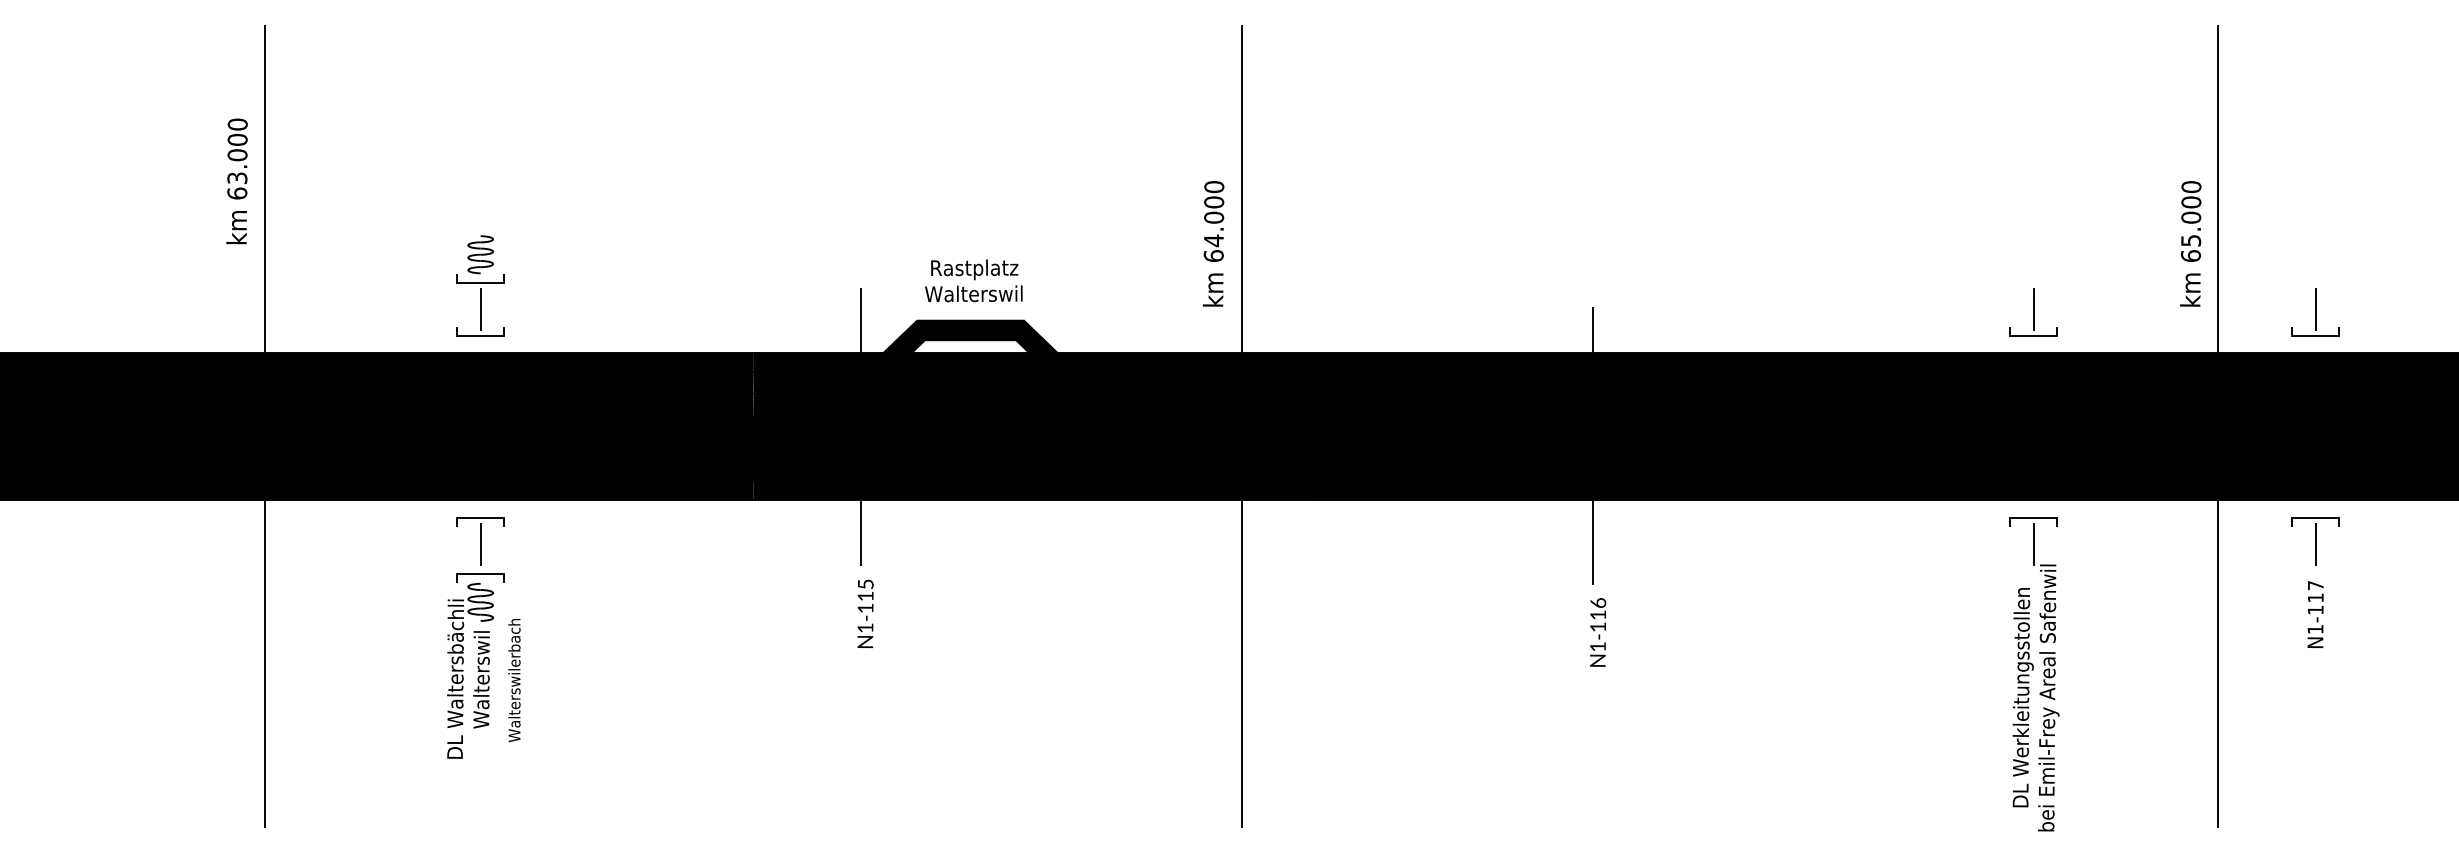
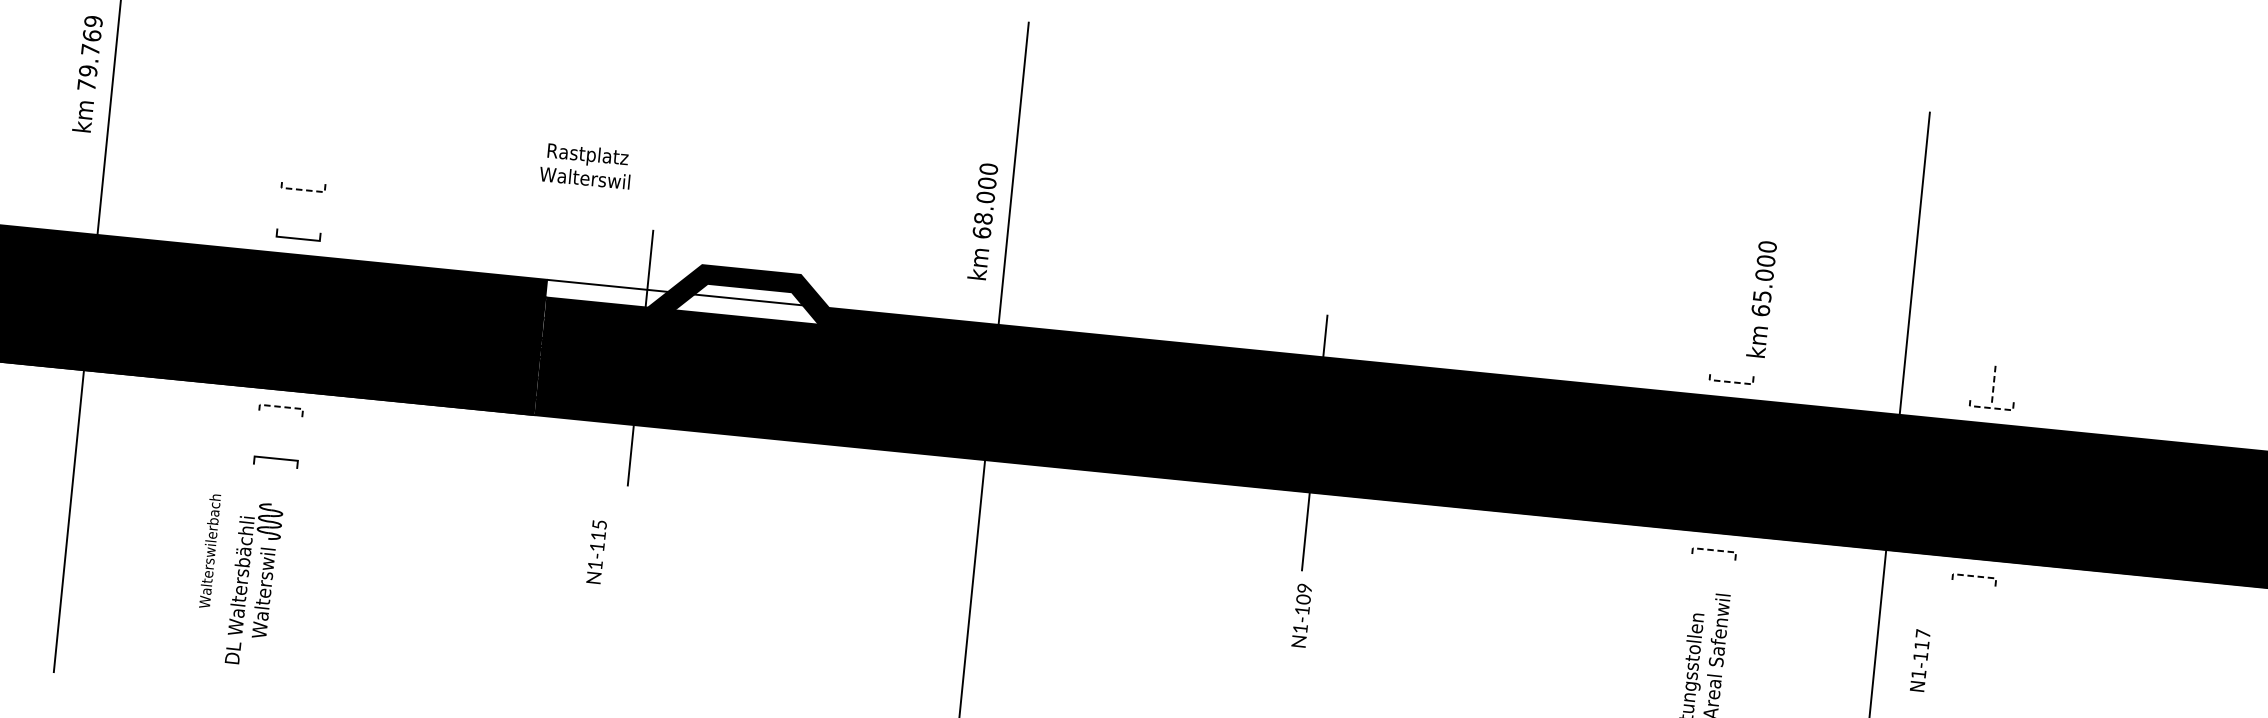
text: (237, 158) -> (90, 52), 63.000 -> 79.769
text: (1213, 240) -> (983, 218), 64.000 -> 68.000
text: (2190, 243) -> (1761, 298), moved
part: (480, 254) -> (305, 163), removed
text: (973, 280) -> (585, 165), moved
line: (480, 282) -> (302, 189), solid -> dashed
line: (480, 308) -> (300, 213), removed
line: (2033, 309) -> (1733, 357), removed
line: (2315, 309) -> (1993, 383), solid -> dashed
line: (2033, 336) -> (1730, 382), solid -> dashed
line: (2315, 336) -> (1990, 408), solid -> dashed
fill: (818, 362) -> (607, 294), removed
fill: (969, 362) -> (746, 308), removed
line: (480, 517) -> (281, 406), solid -> dashed
line: (2033, 518) -> (1714, 550), solid -> dashed
line: (2315, 518) -> (1974, 576), solid -> dashed
line: (480, 543) -> (278, 430), removed
line: (2033, 544) -> (1711, 574), removed
line: (2315, 544) -> (1971, 600), removed
text: (1598, 609) -> (1304, 594), N1-116 -> N1-109
text: (865, 613) -> (596, 551), moved
text: (2315, 614) -> (1920, 660), moved
part: (463, 670) -> (247, 582), moved
text: (514, 680) -> (210, 551), moved

